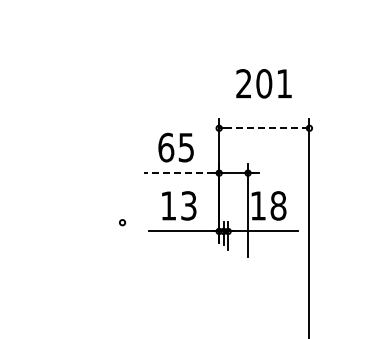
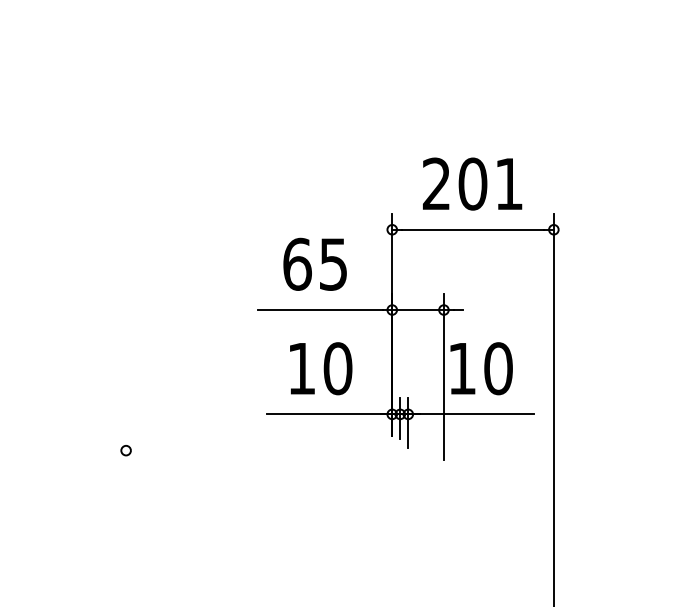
text: (263, 83) -> (471, 183), moved
line: (264, 128) -> (473, 230), dashed -> solid
line: (179, 173) -> (321, 310), dashed -> solid
text: (188, 205) -> (337, 367), 13 -> 10
text: (278, 205) -> (498, 367), 18 -> 10
circle: (122, 222) -> (126, 450), moved

